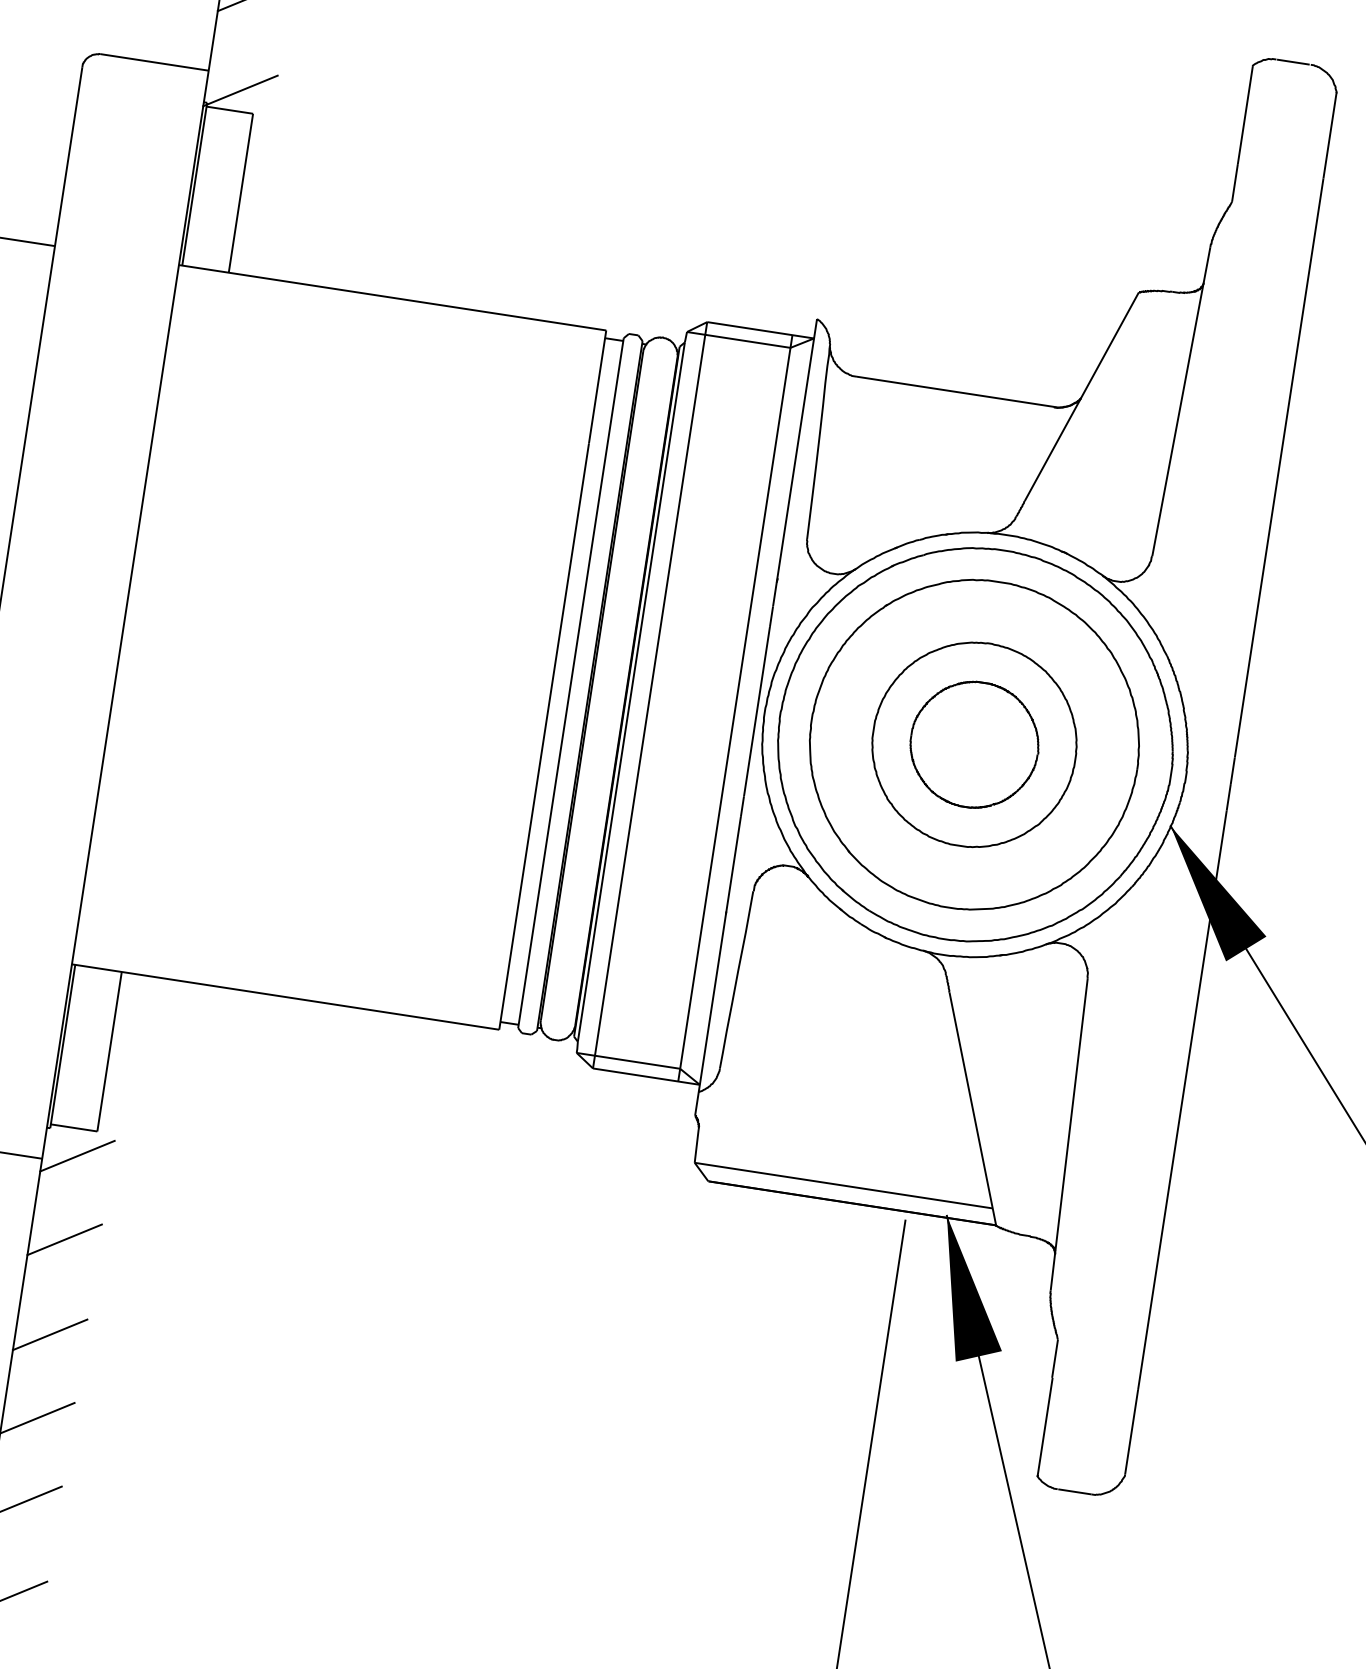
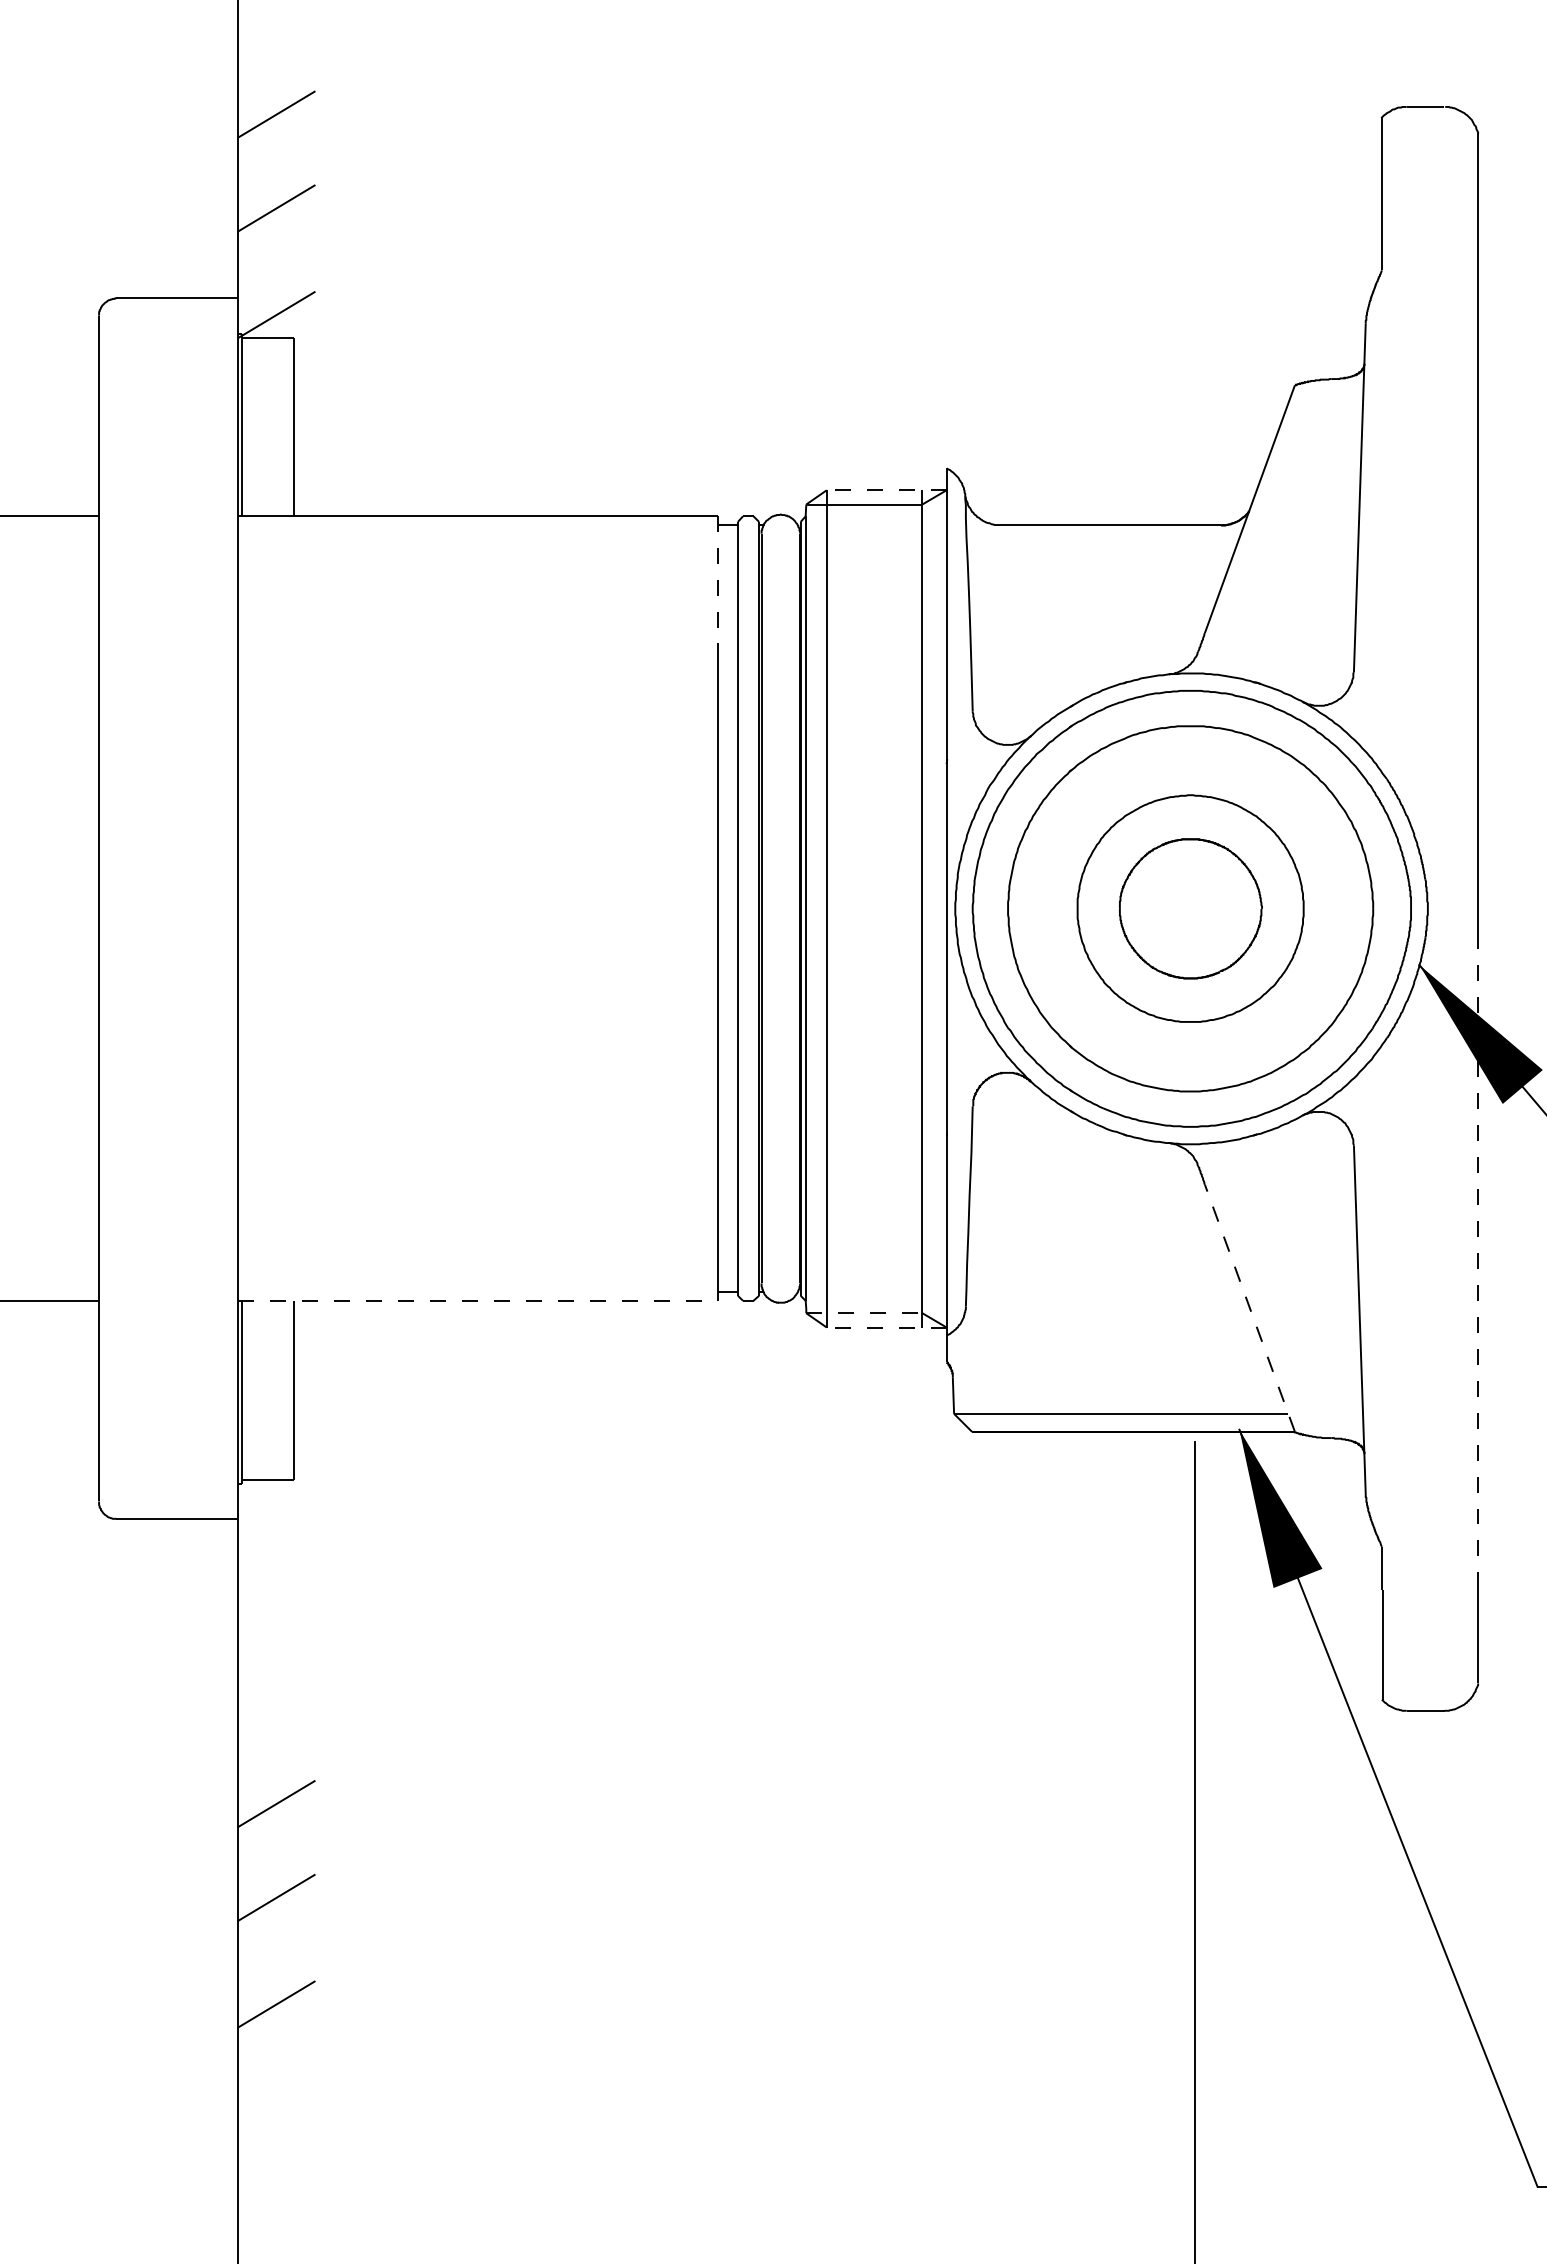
line: (760, 330) -> (886, 490), solid -> dashed
line: (597, 387) -> (717, 580), solid -> dashed
line: (285, 996) -> (477, 1300), solid -> dashed
line: (628, 1061) -> (864, 1313), solid -> dashed
line: (646, 1076) -> (886, 1327), solid -> dashed
line: (1182, 1100) -> (1478, 1263), solid -> dashed
line: (972, 1109) -> (1249, 1308), solid -> dashed
line: (77, 1156) -> (276, 1510), removed
line: (64, 1239) -> (276, 1603), removed
line: (50, 1334) -> (276, 1710), removed

